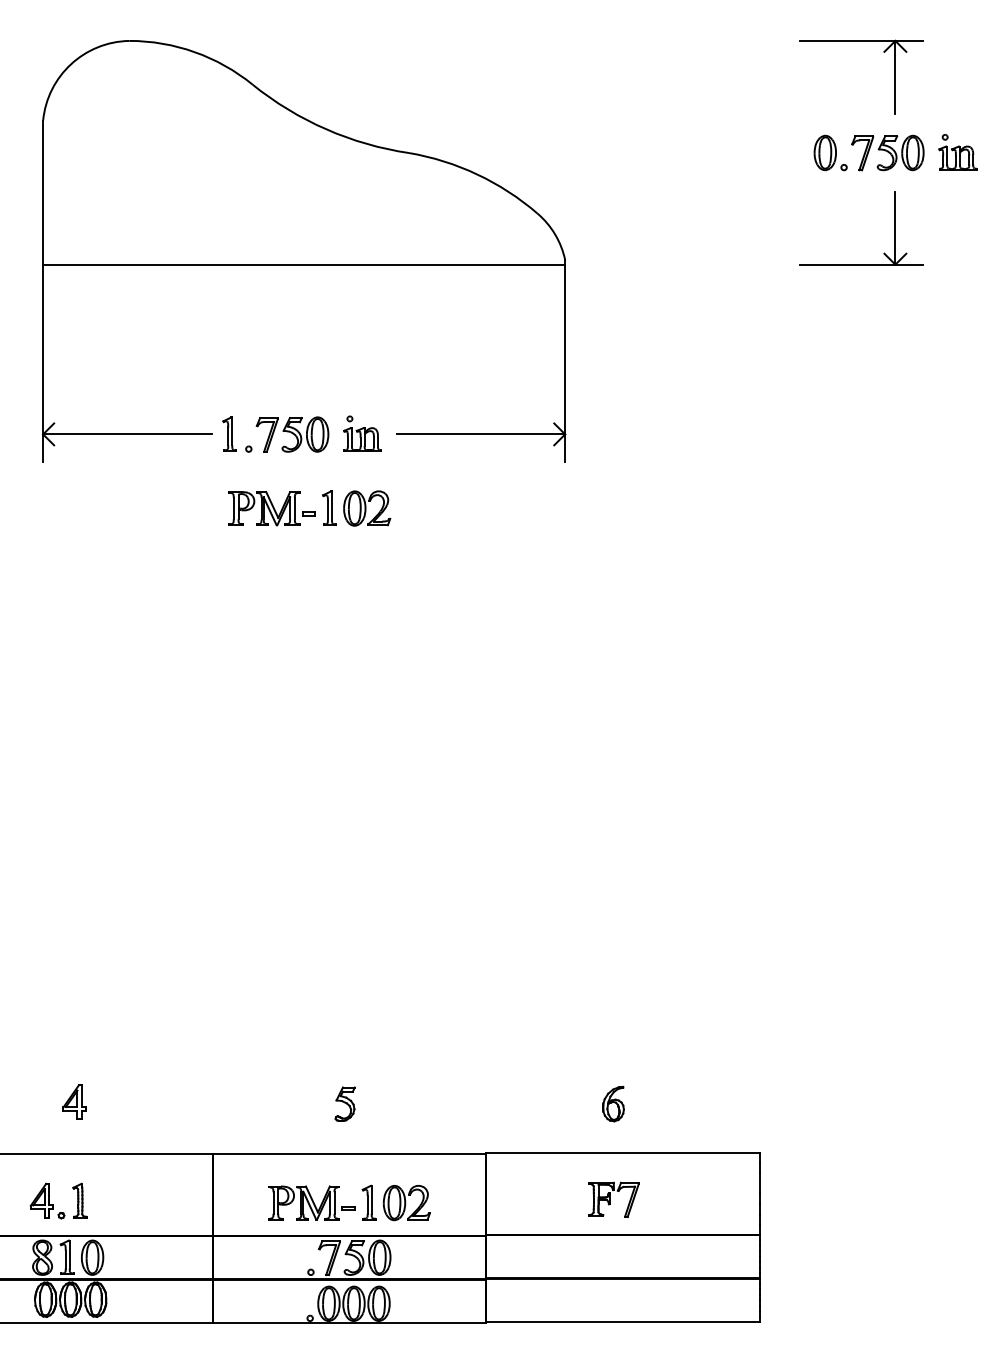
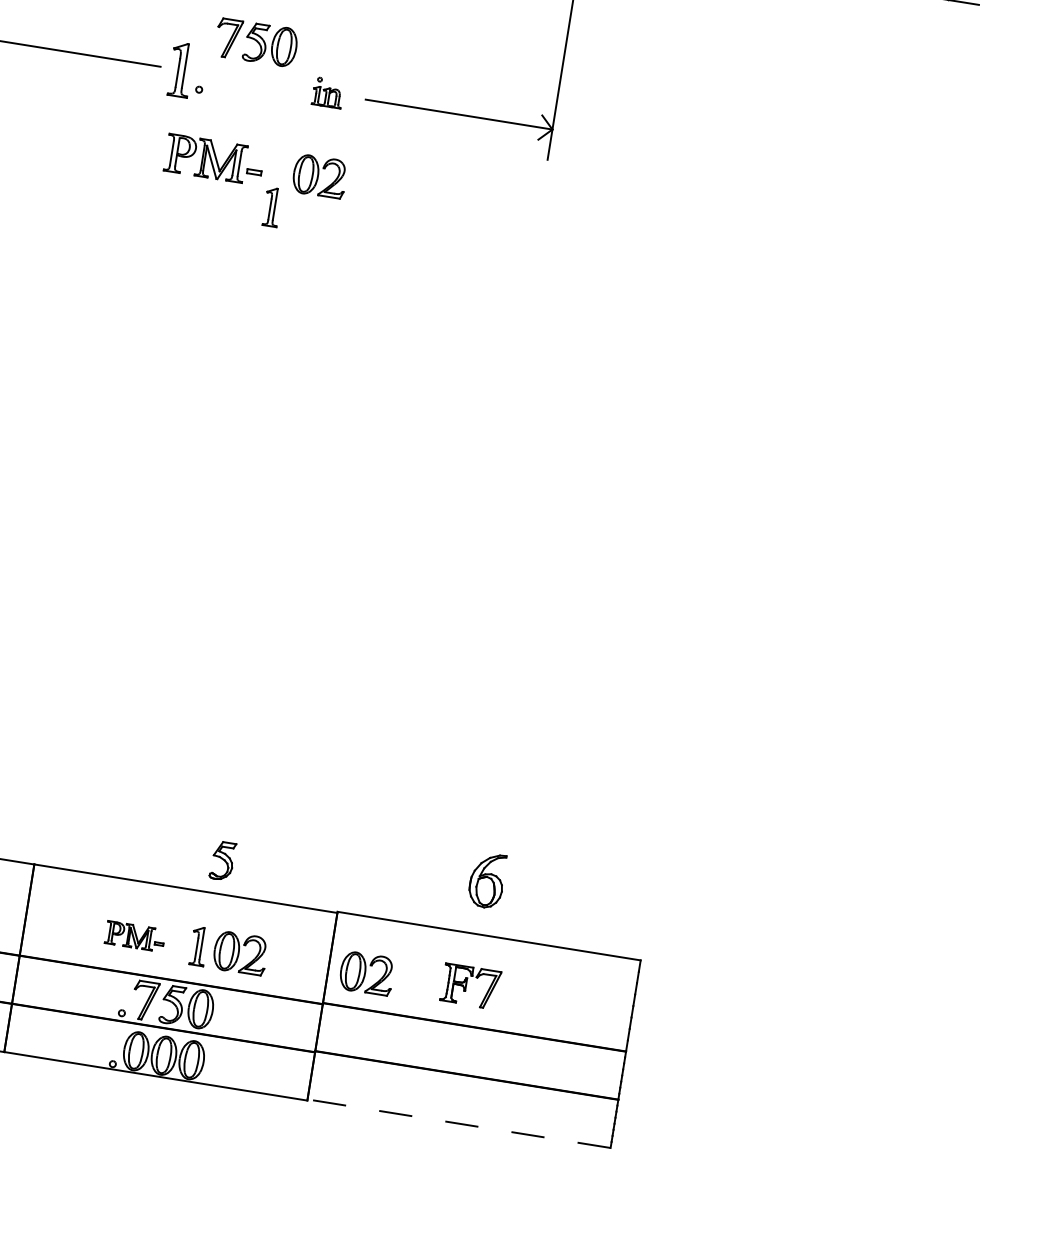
part: (229, 433) -> (180, 68), size x1.4
part: (362, 433) -> (327, 92), size x0.7
part: (292, 434) -> (256, 42), moved
part: (329, 507) -> (272, 206), moved
part: (344, 1103) -> (222, 860), moved
part: (613, 1103) -> (487, 879), size x1.4
part: (311, 1202) -> (134, 935), size x0.6
part: (520, 1203) -> (366, 974), added
line: (623, 1321) -> (459, 1123), solid -> dashed

